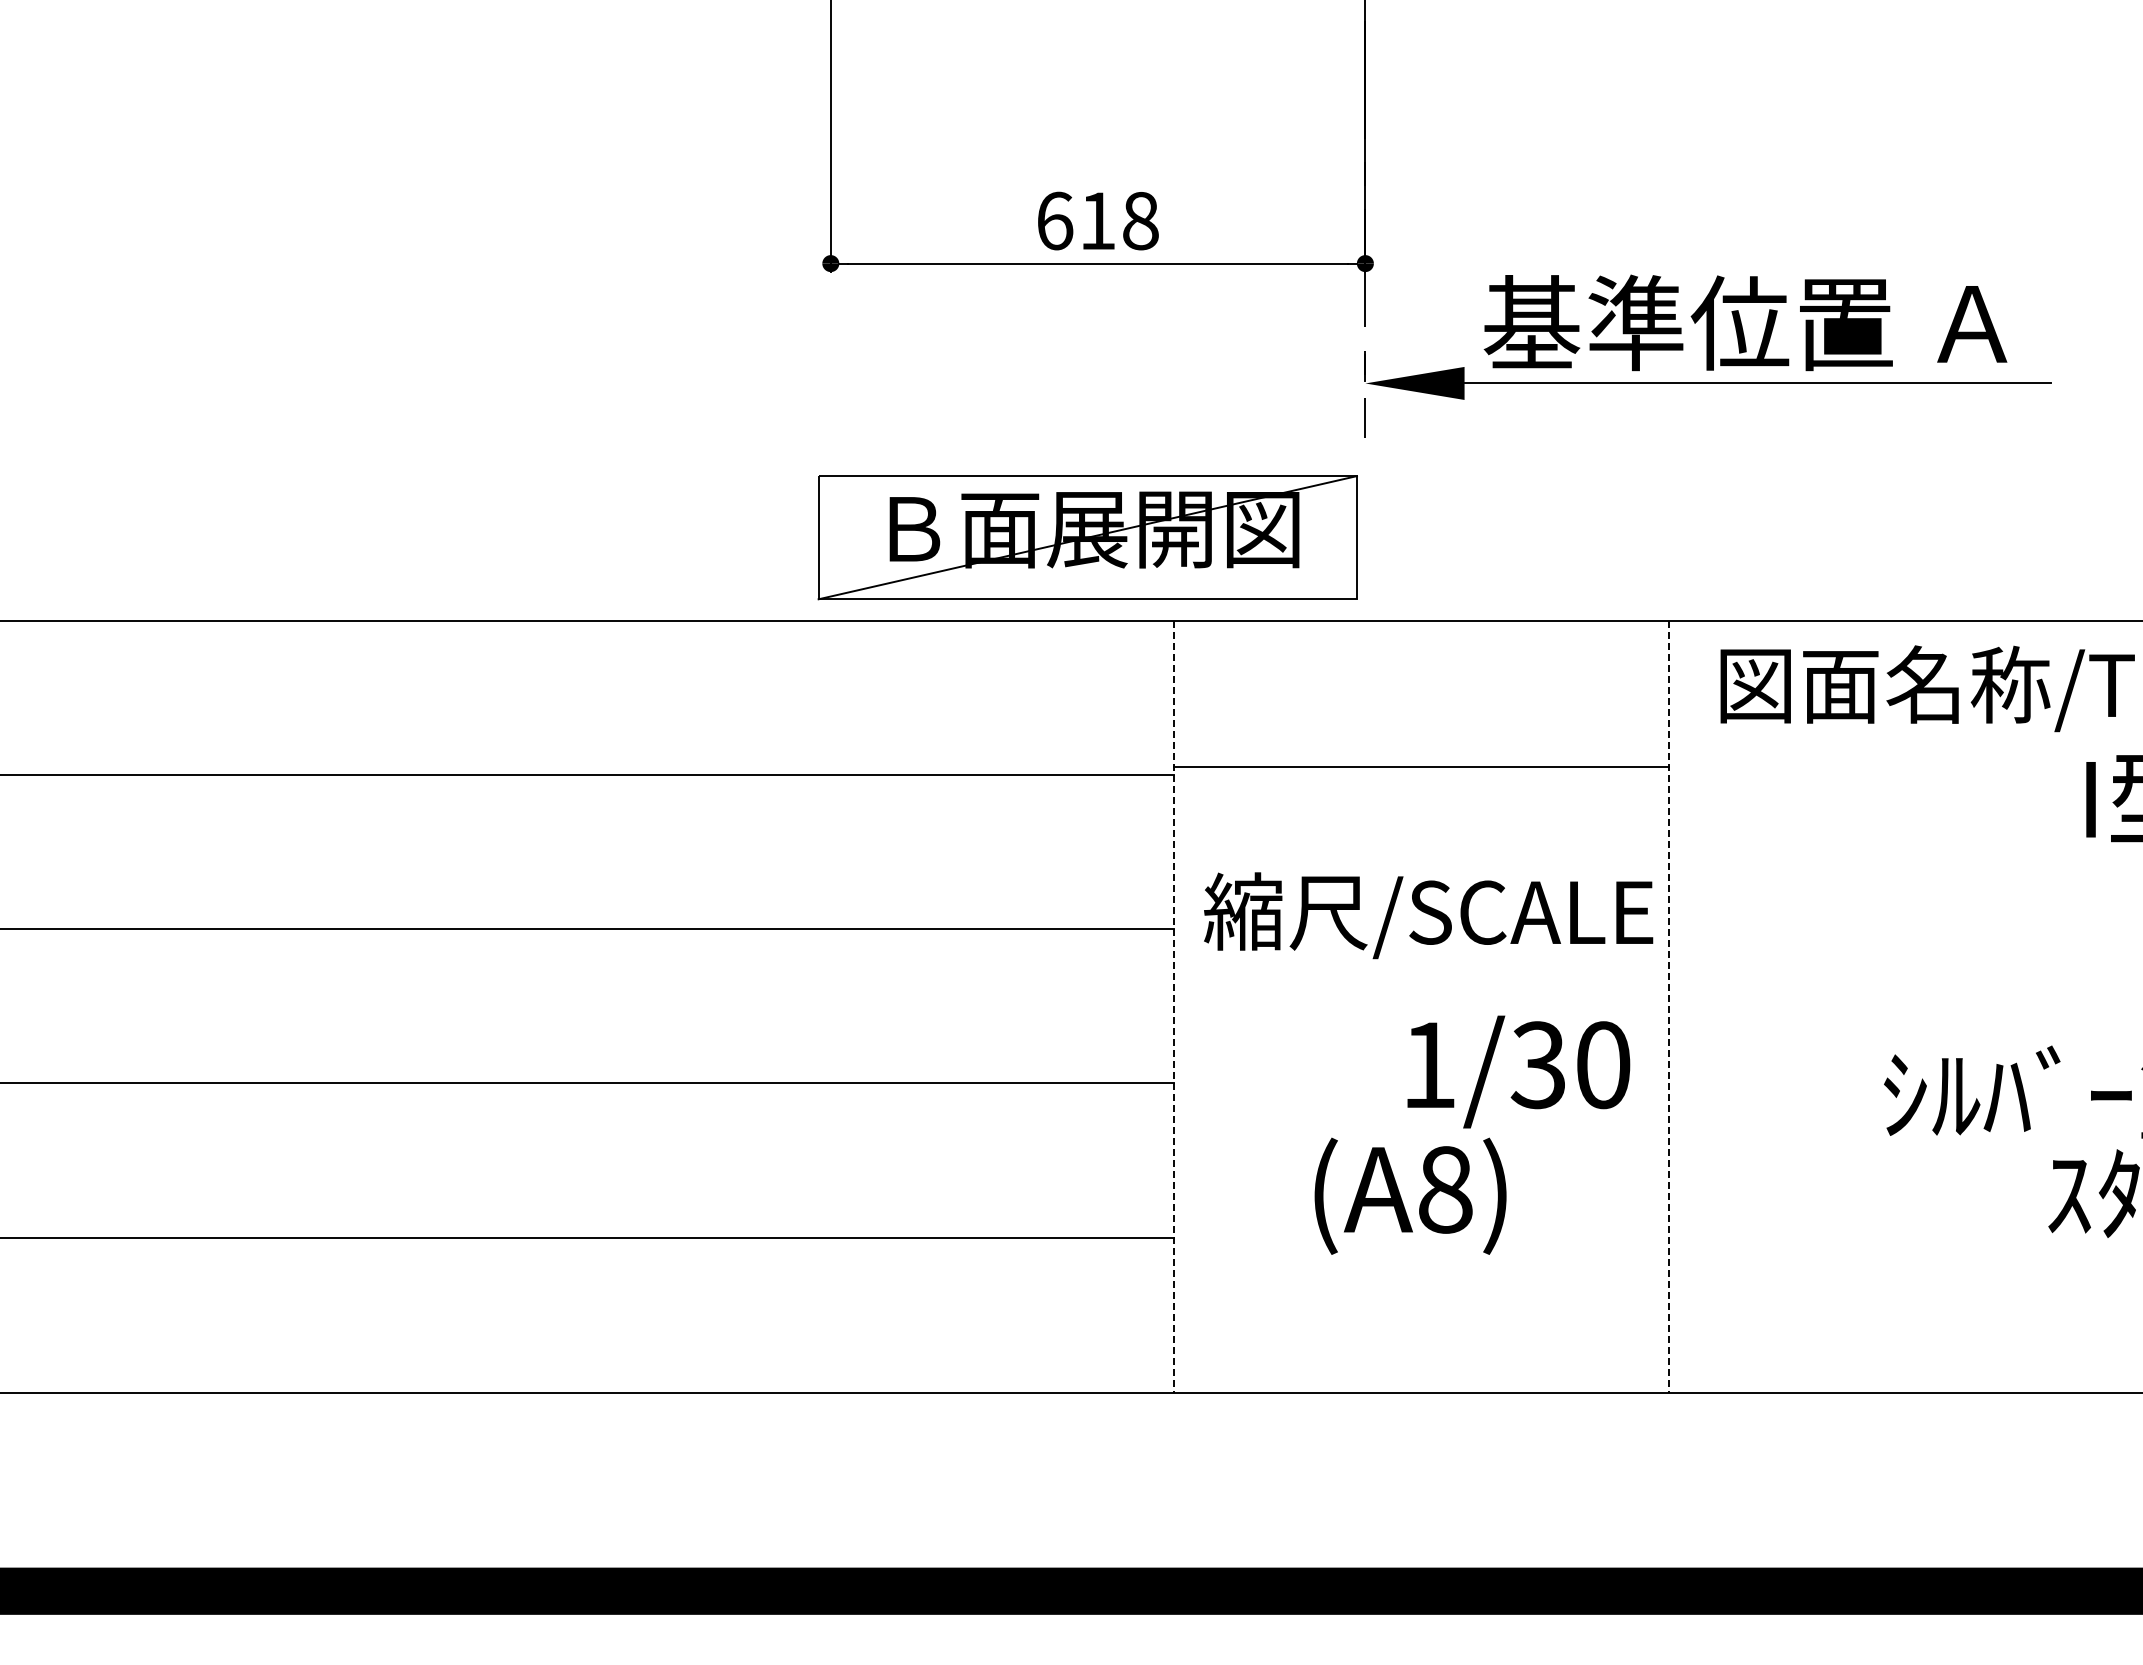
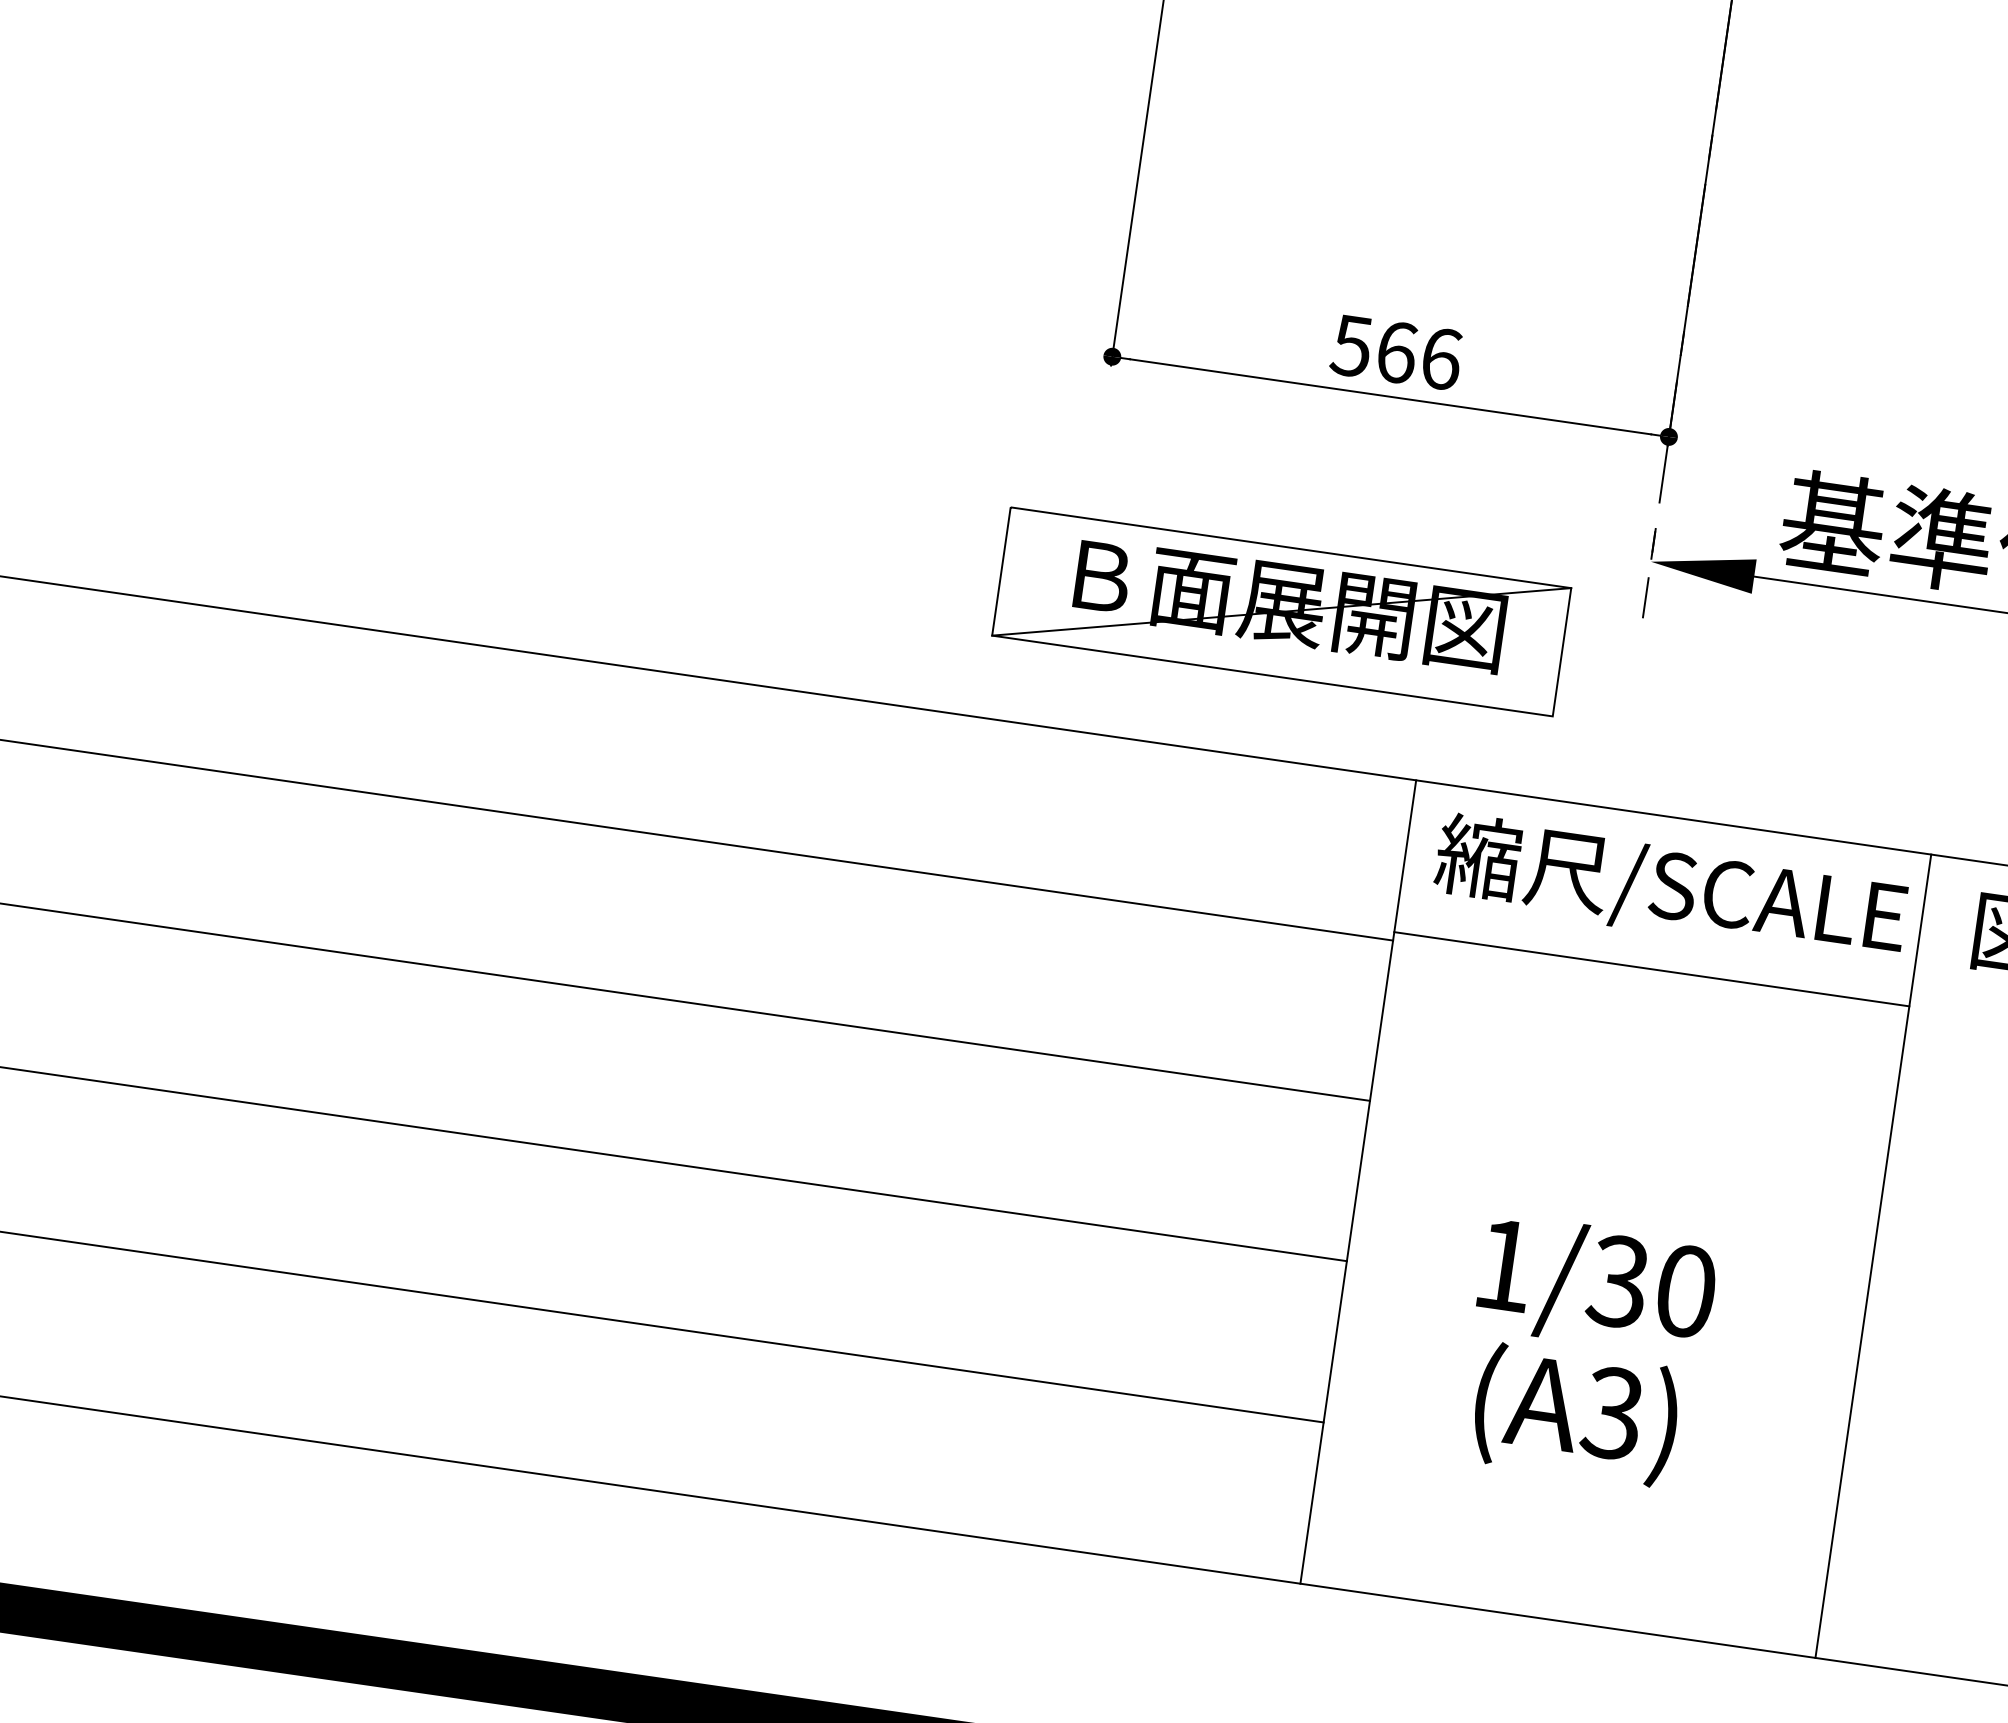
text: (1097, 220) -> (1396, 351), 618 -> 566
part: (1087, 537) -> (1281, 611), moved
text: (1428, 915) -> (1670, 888), moved
line: (1174, 1006) -> (1358, 1181), dashed -> solid
line: (1668, 1006) -> (1873, 1255), dashed -> solid
text: (1518, 1071) -> (1596, 1285), moved
text: (1444, 1189) -> (1612, 1412), (A8) -> (A3)

